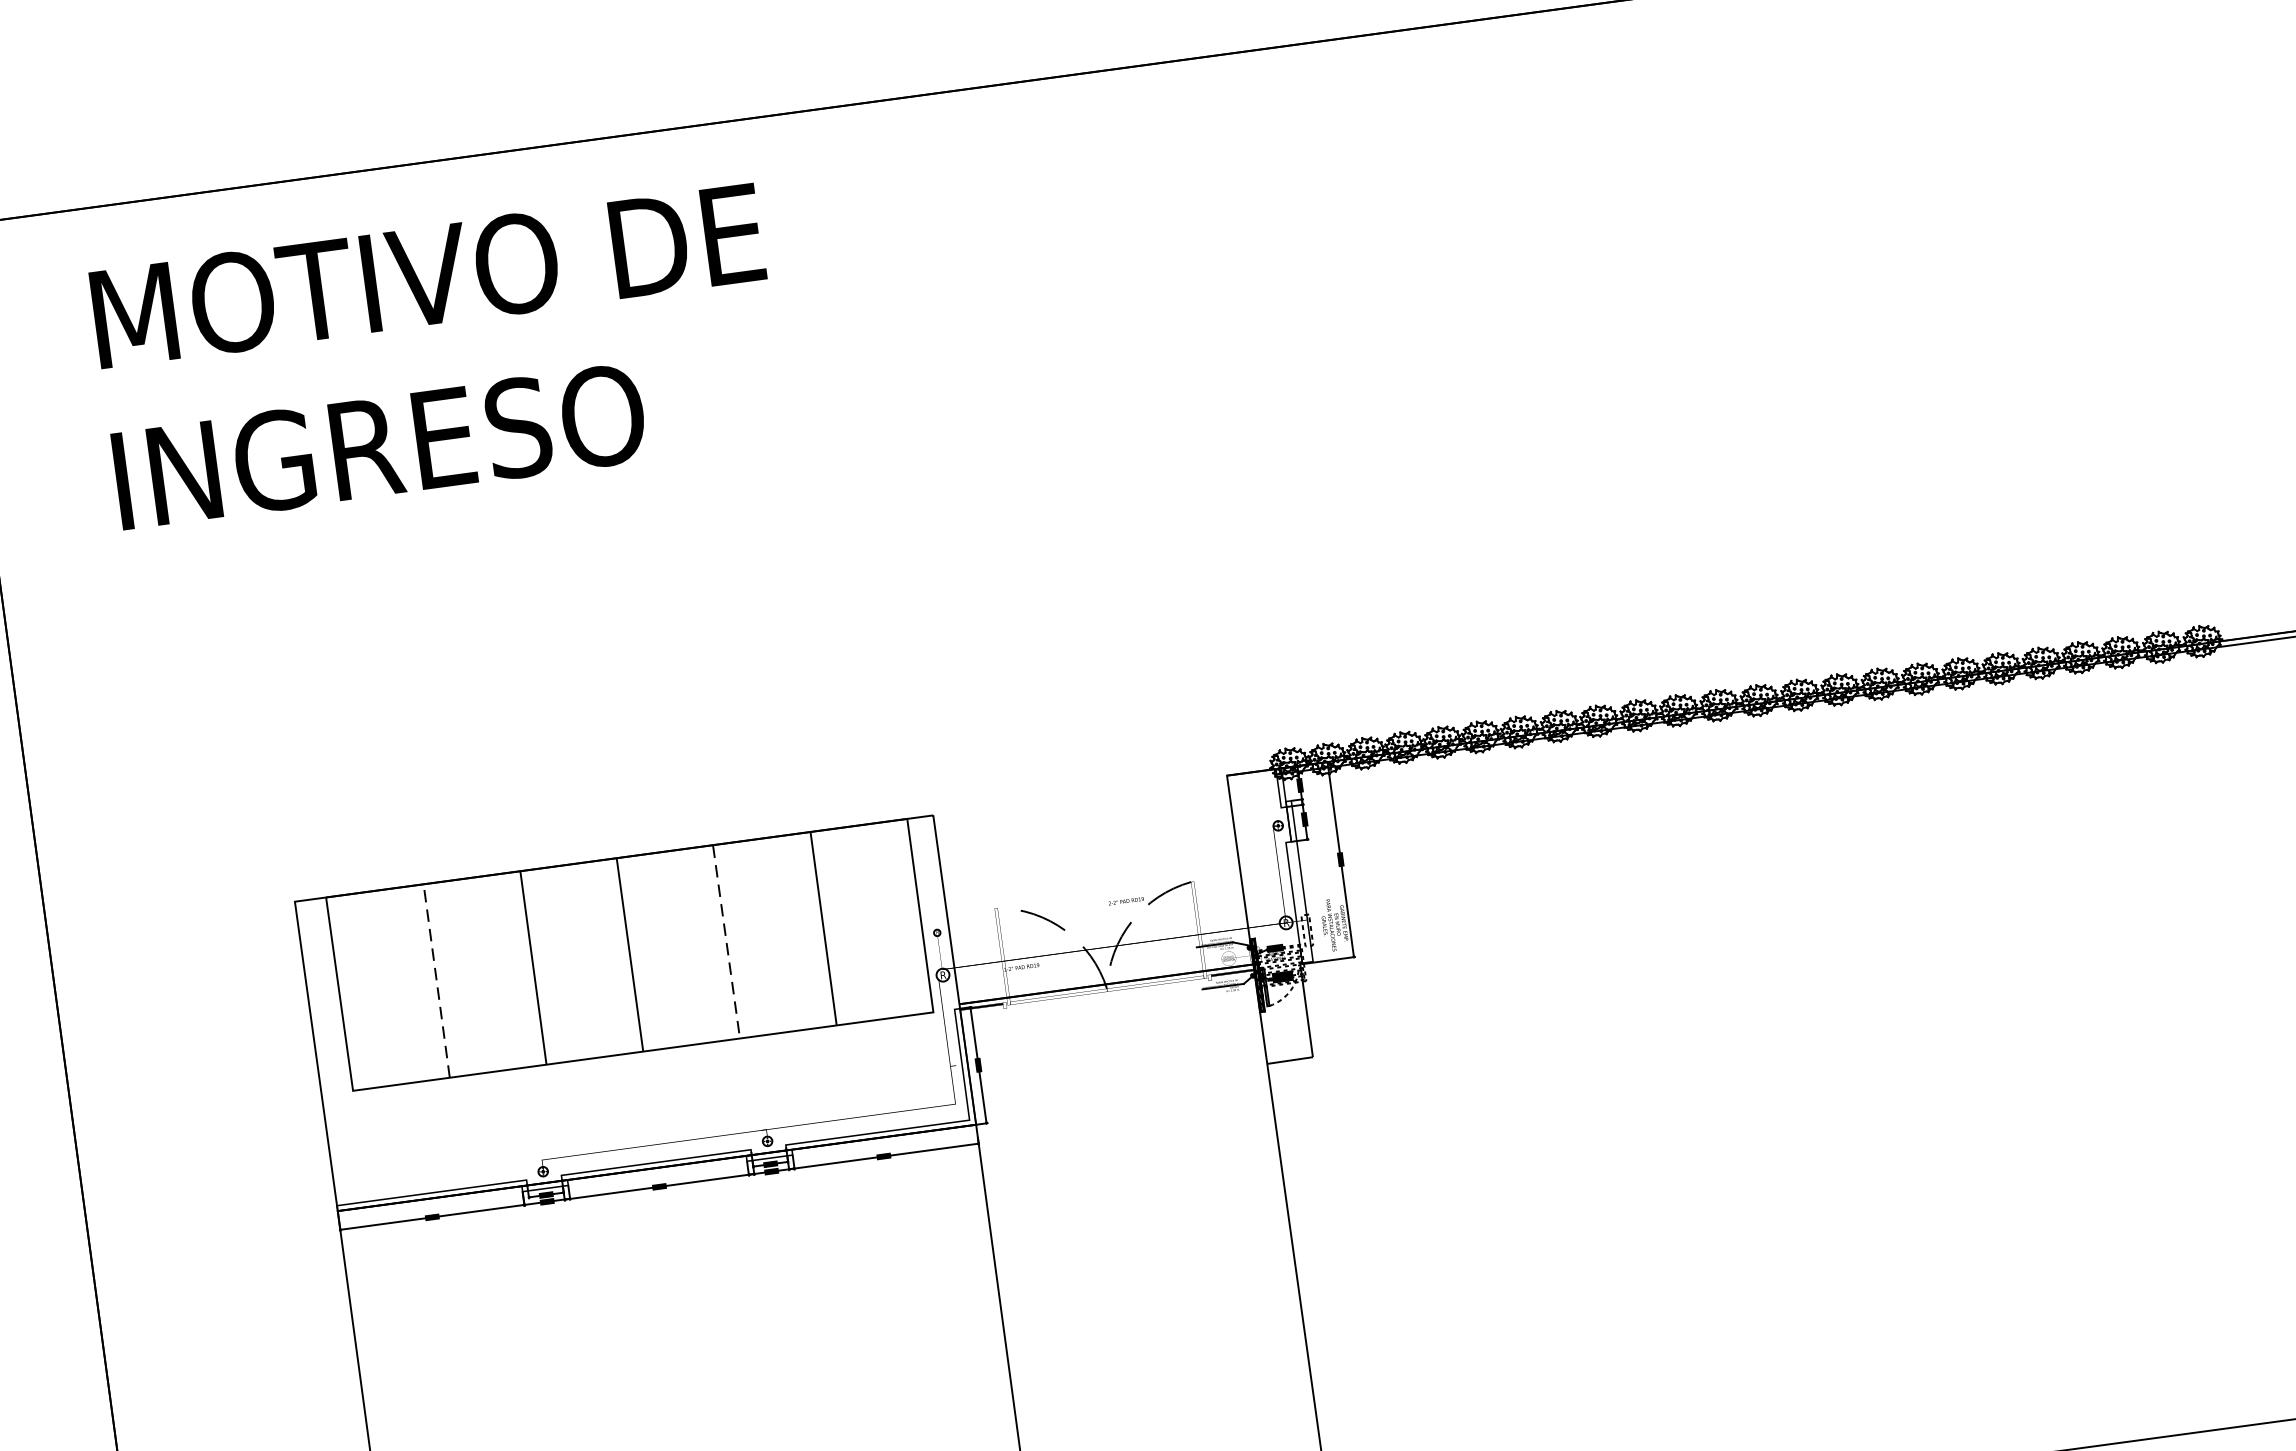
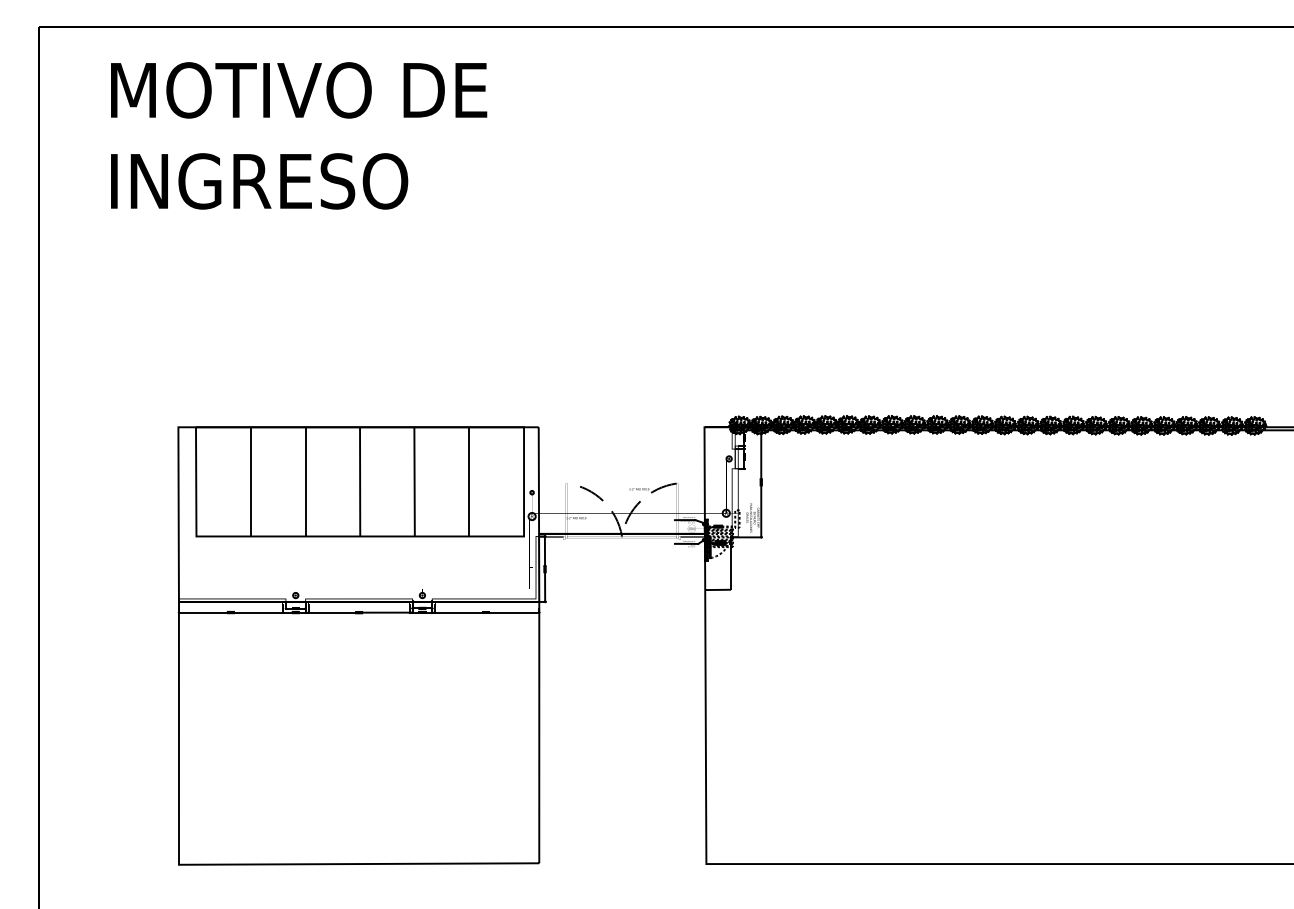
line: (726, 942) -> (414, 482), dashed -> solid
line: (437, 980) -> (251, 481), dashed -> solid

